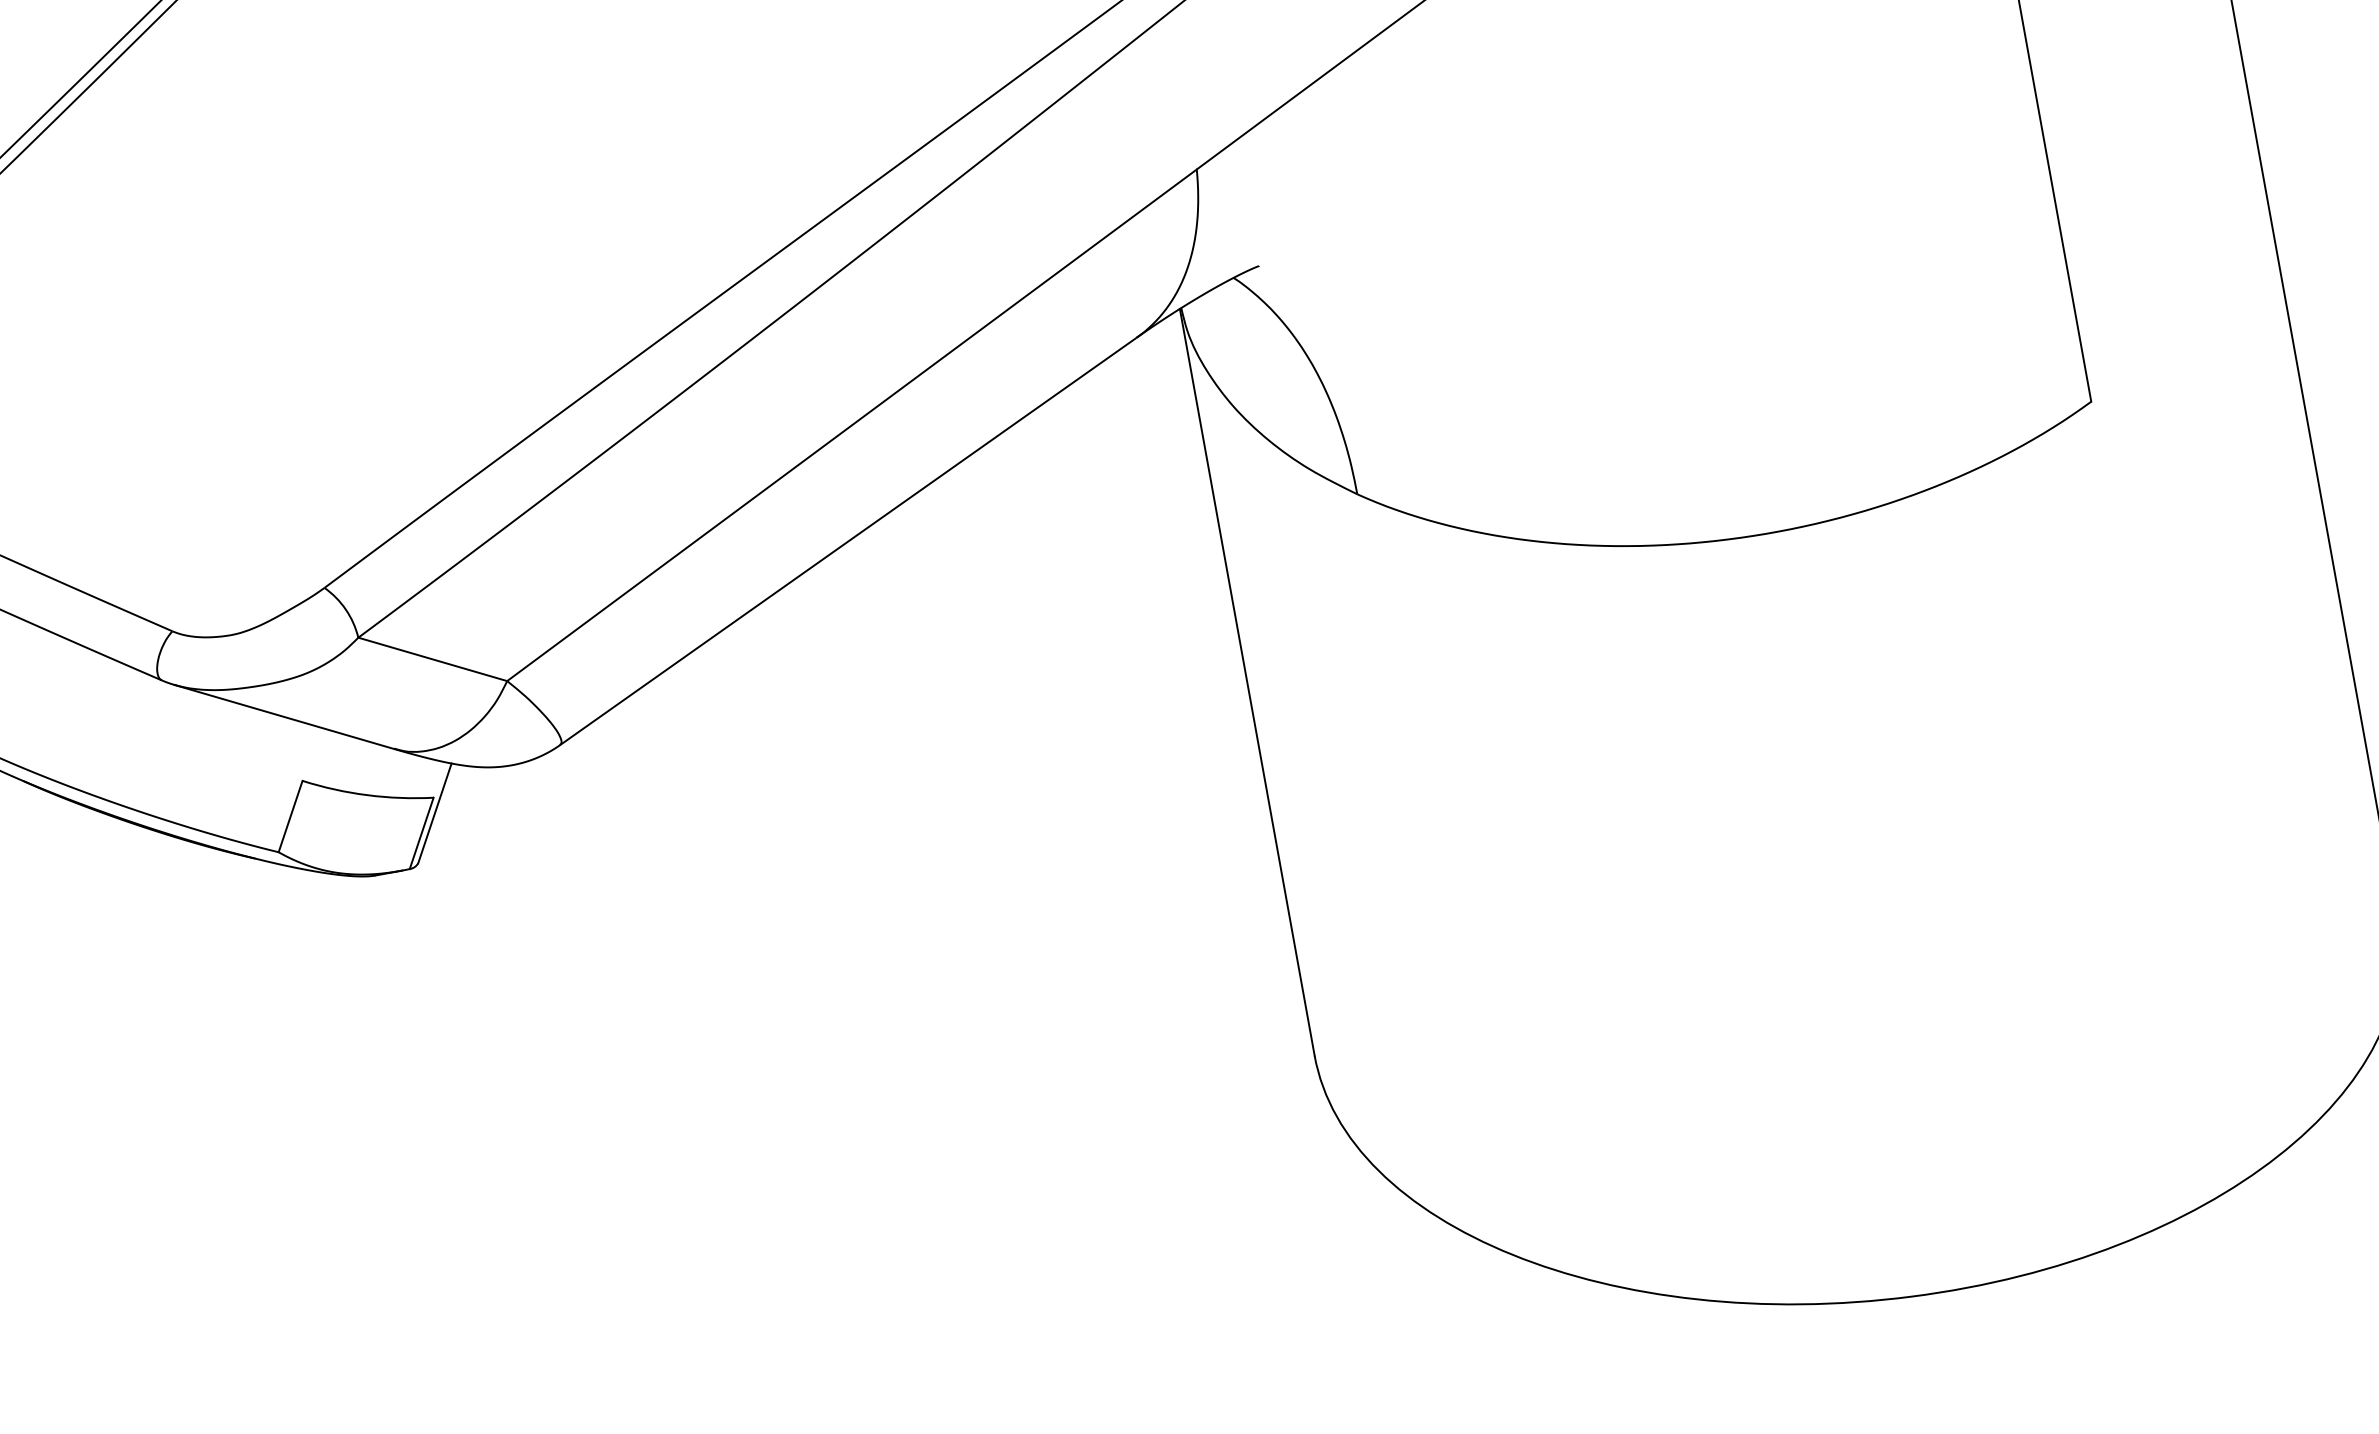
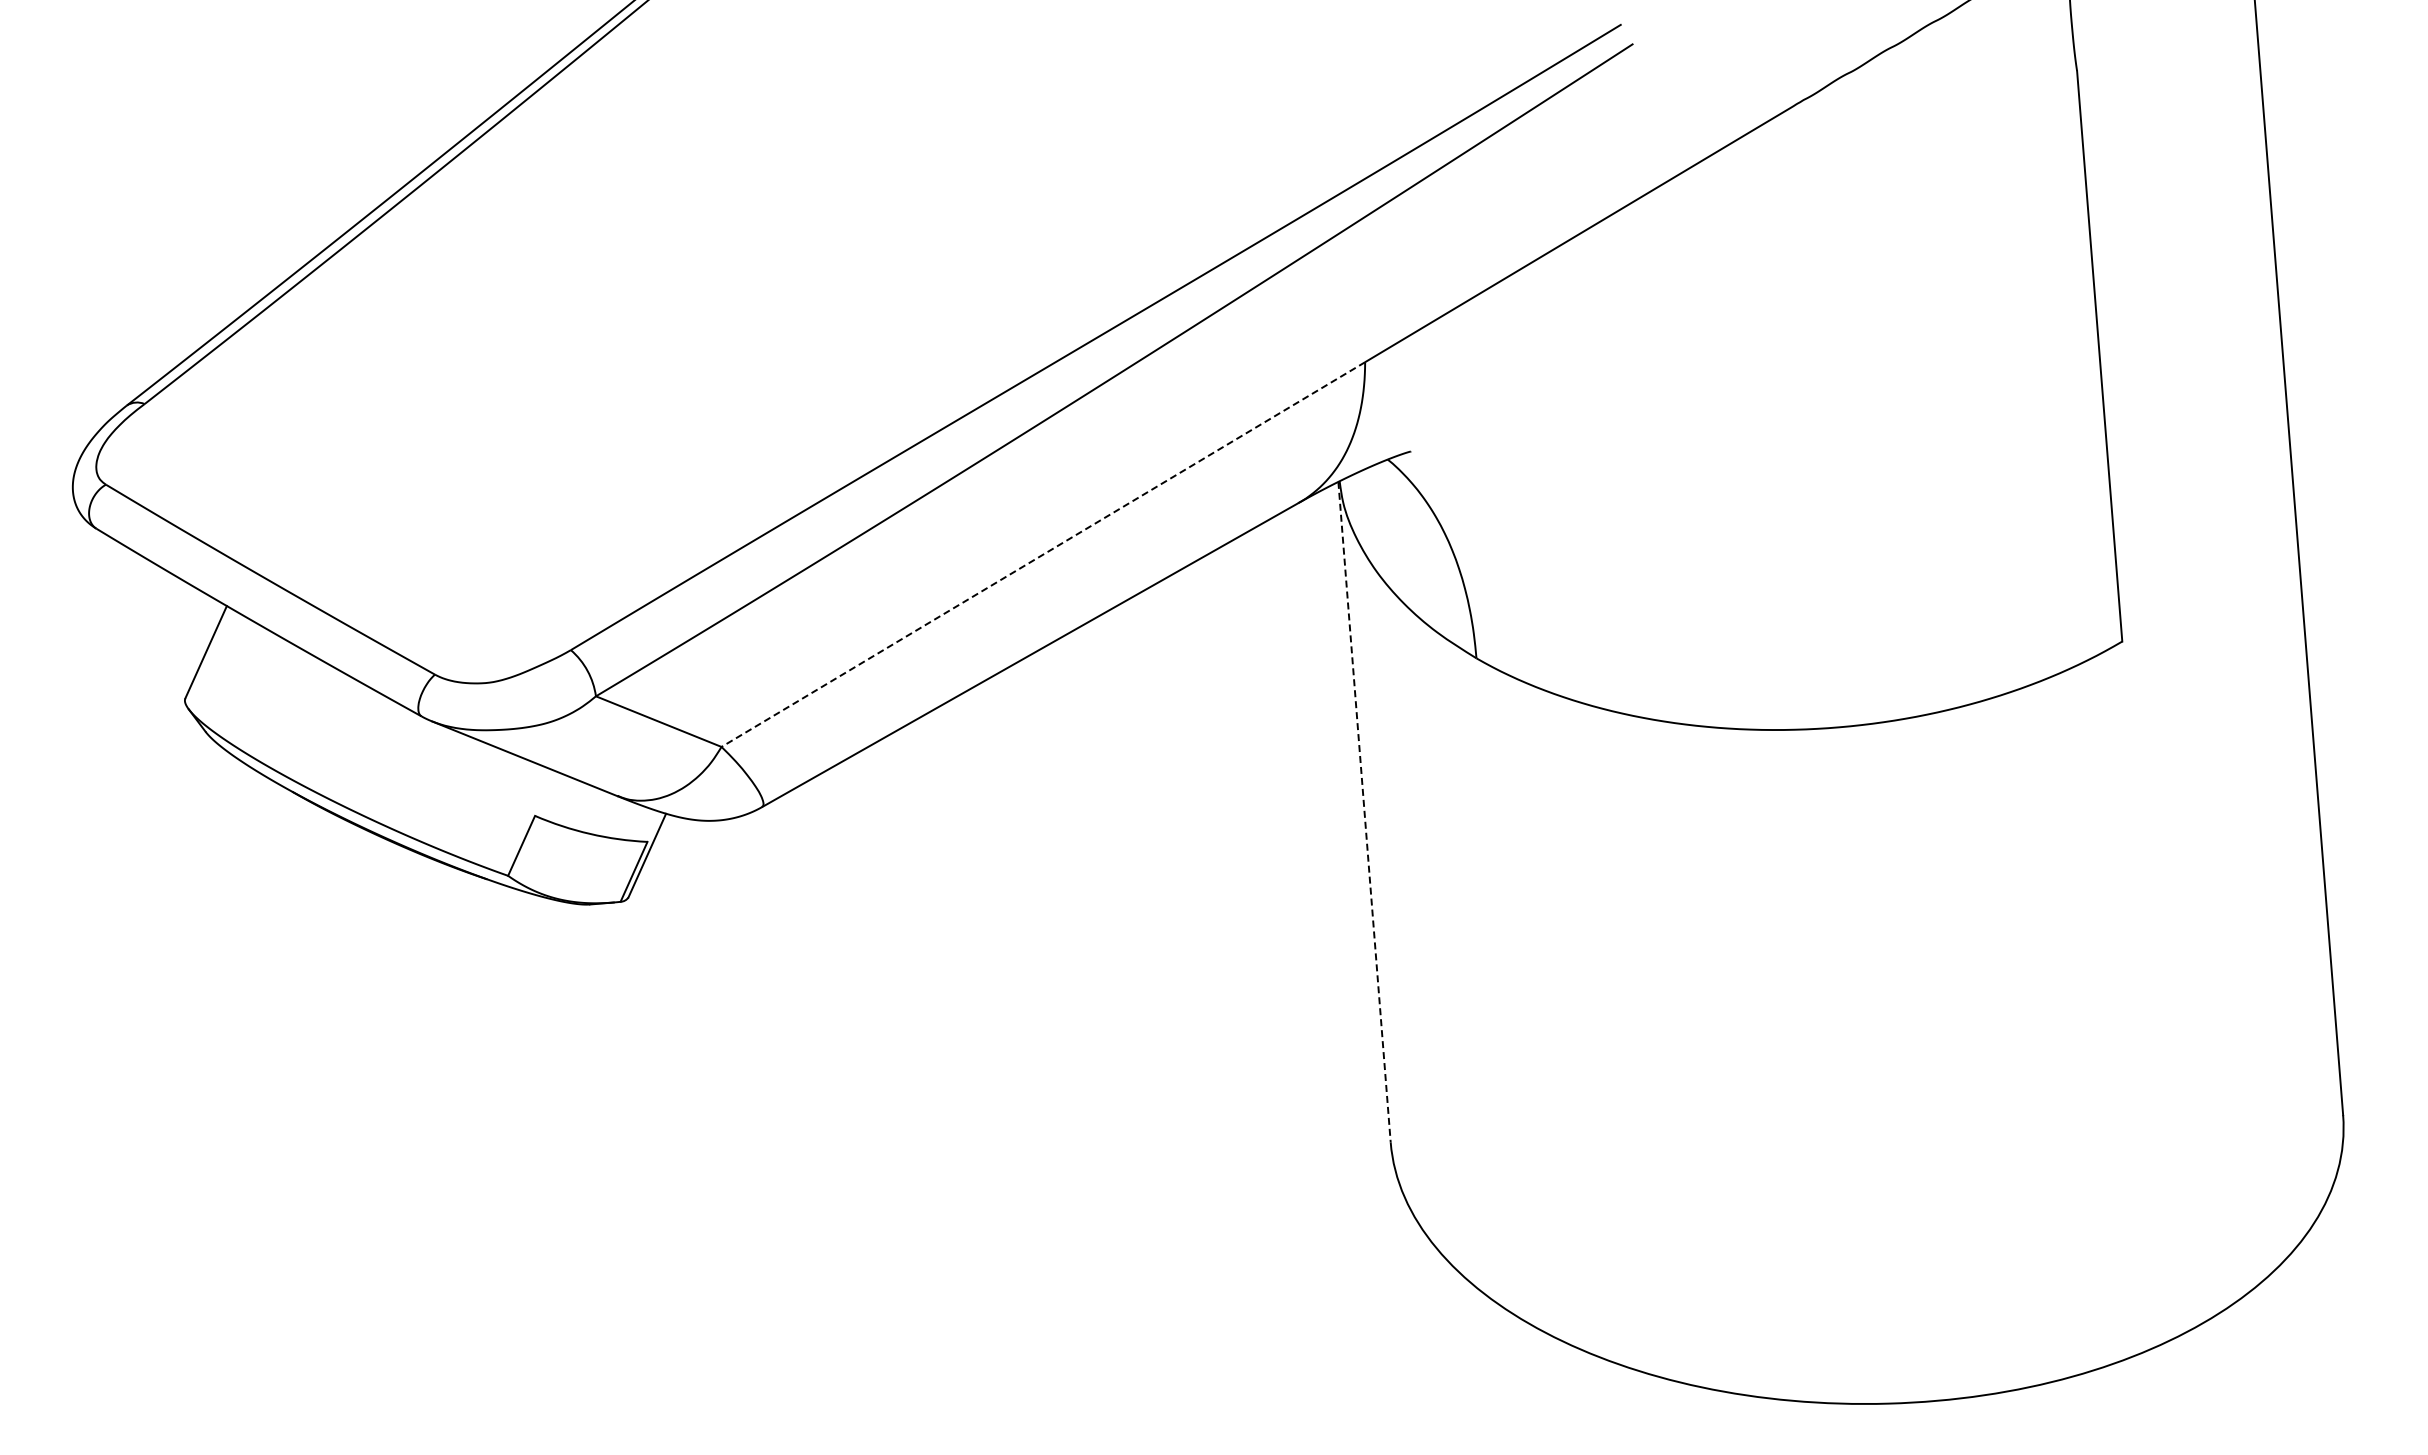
line: (852, 425) -> (1043, 554), solid -> dashed
line: (1247, 682) -> (1364, 812), solid -> dashed

